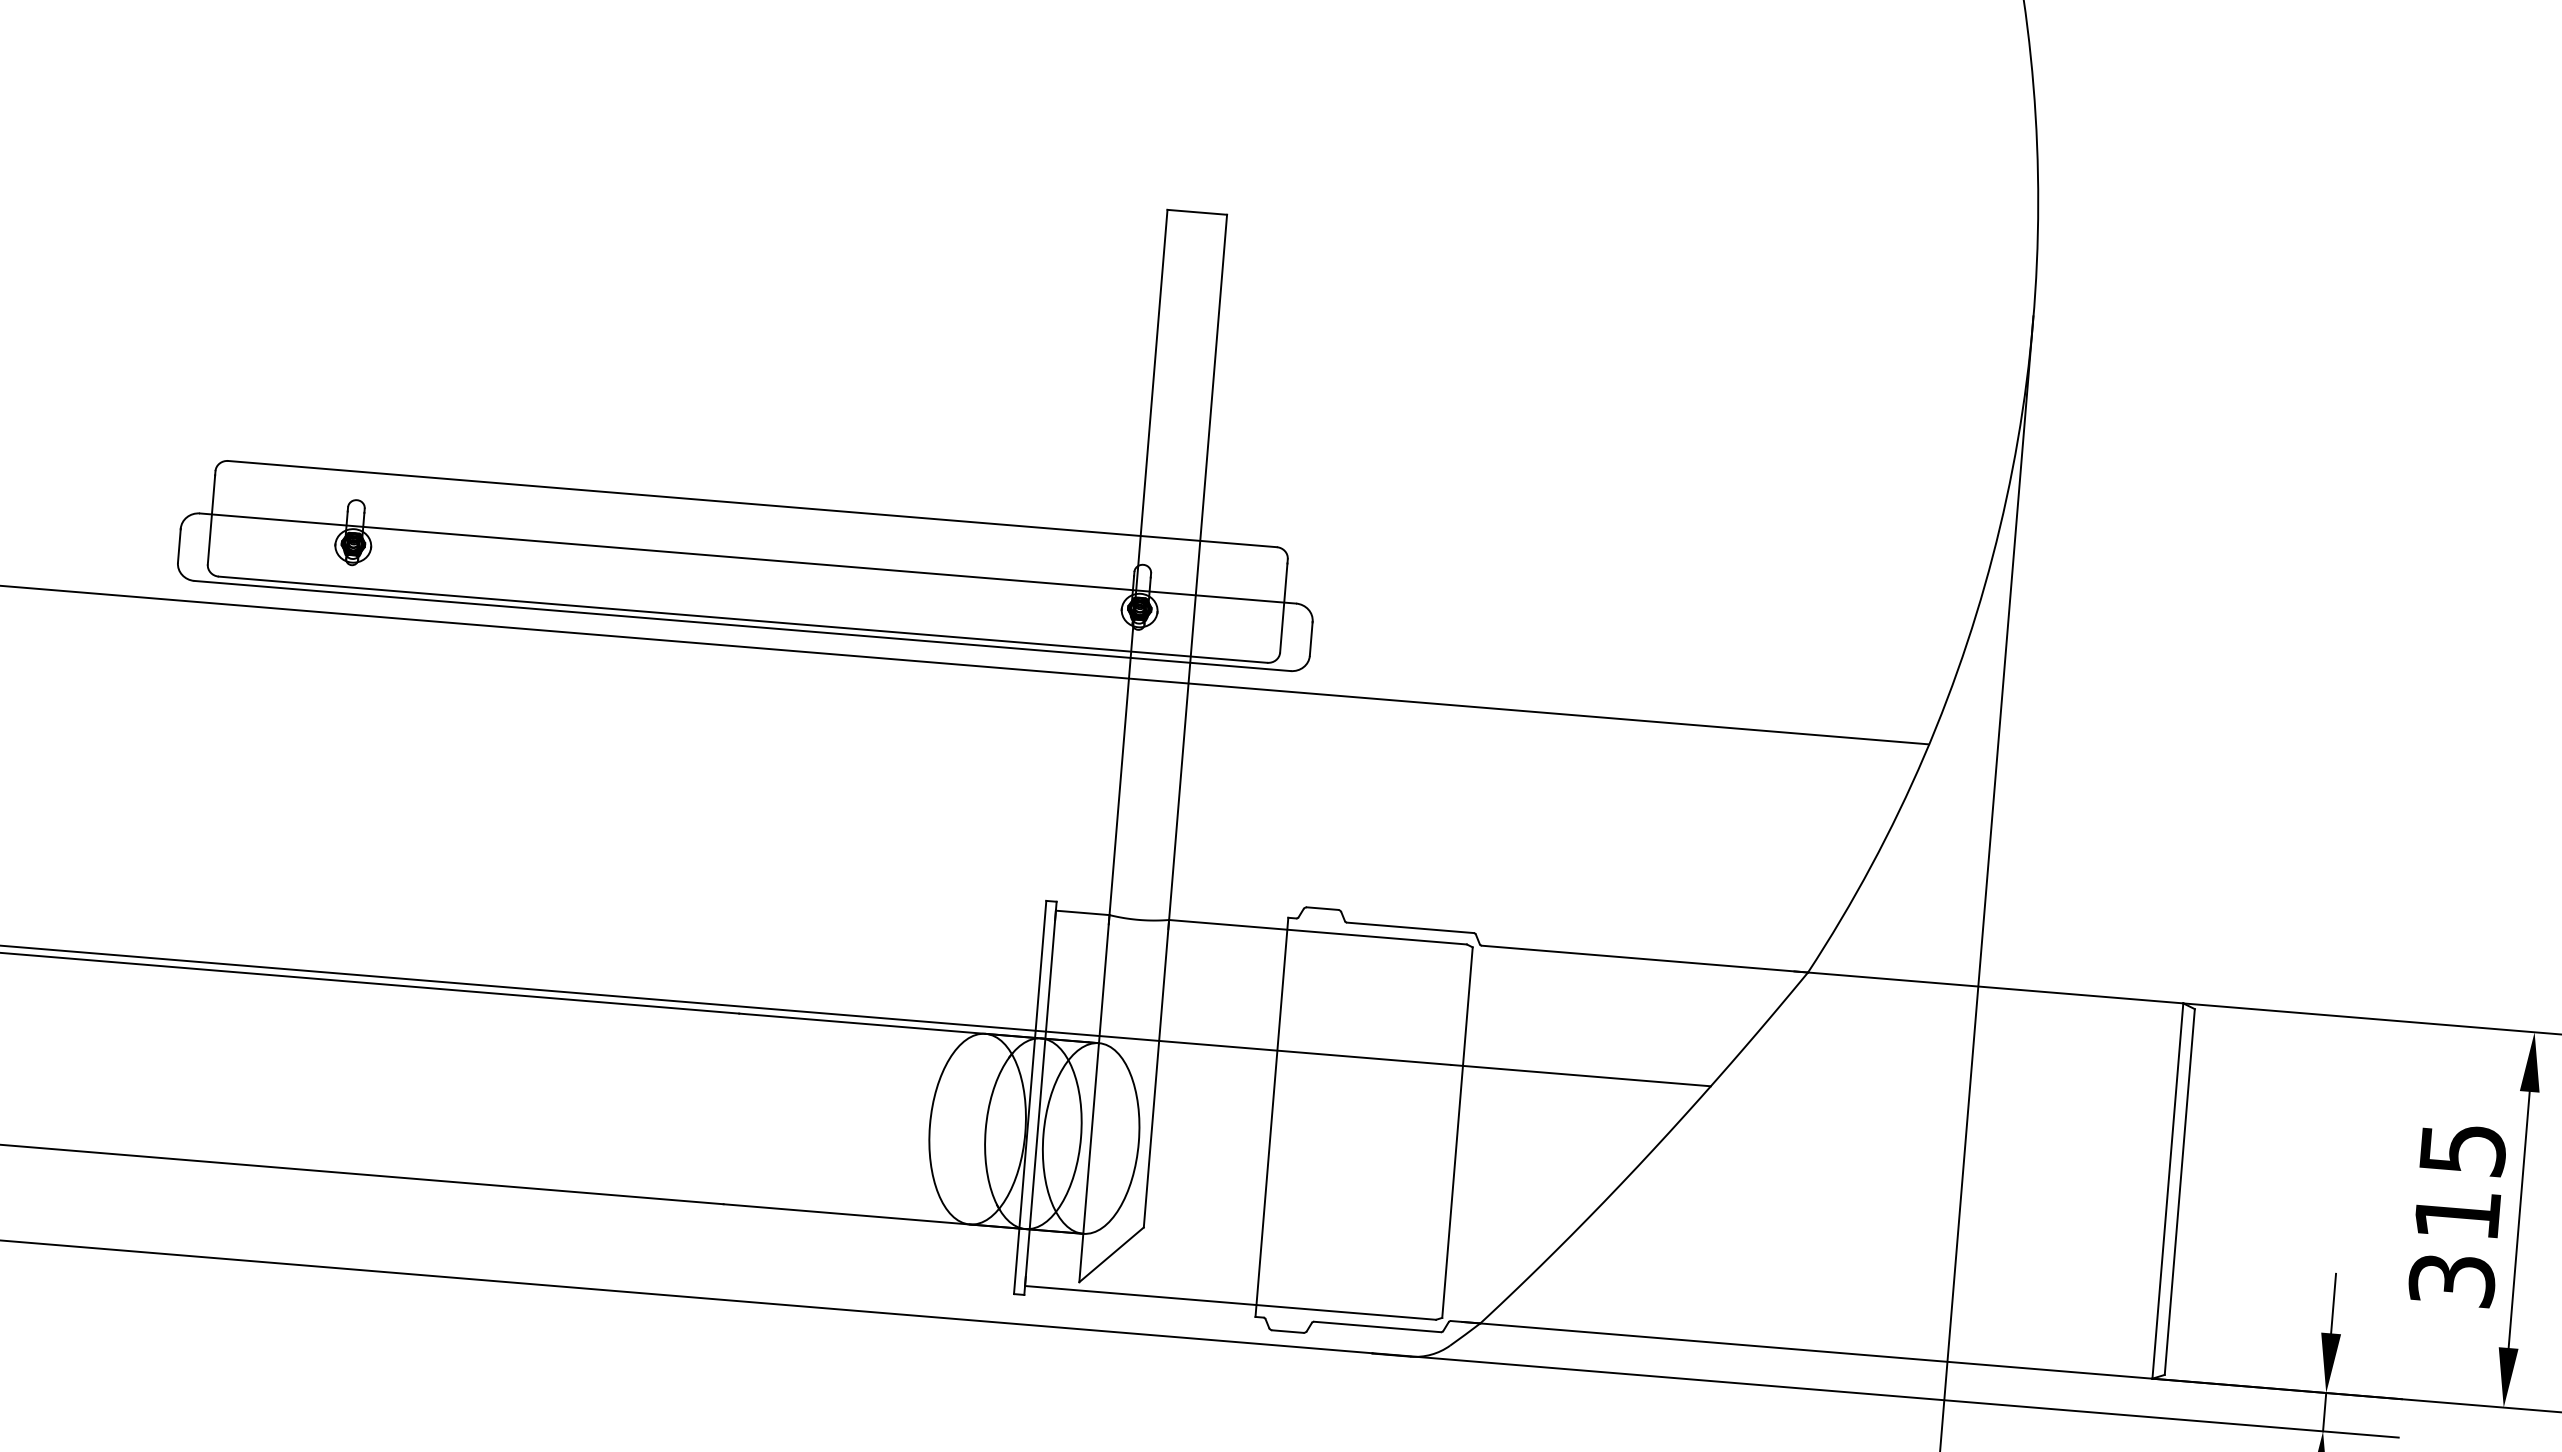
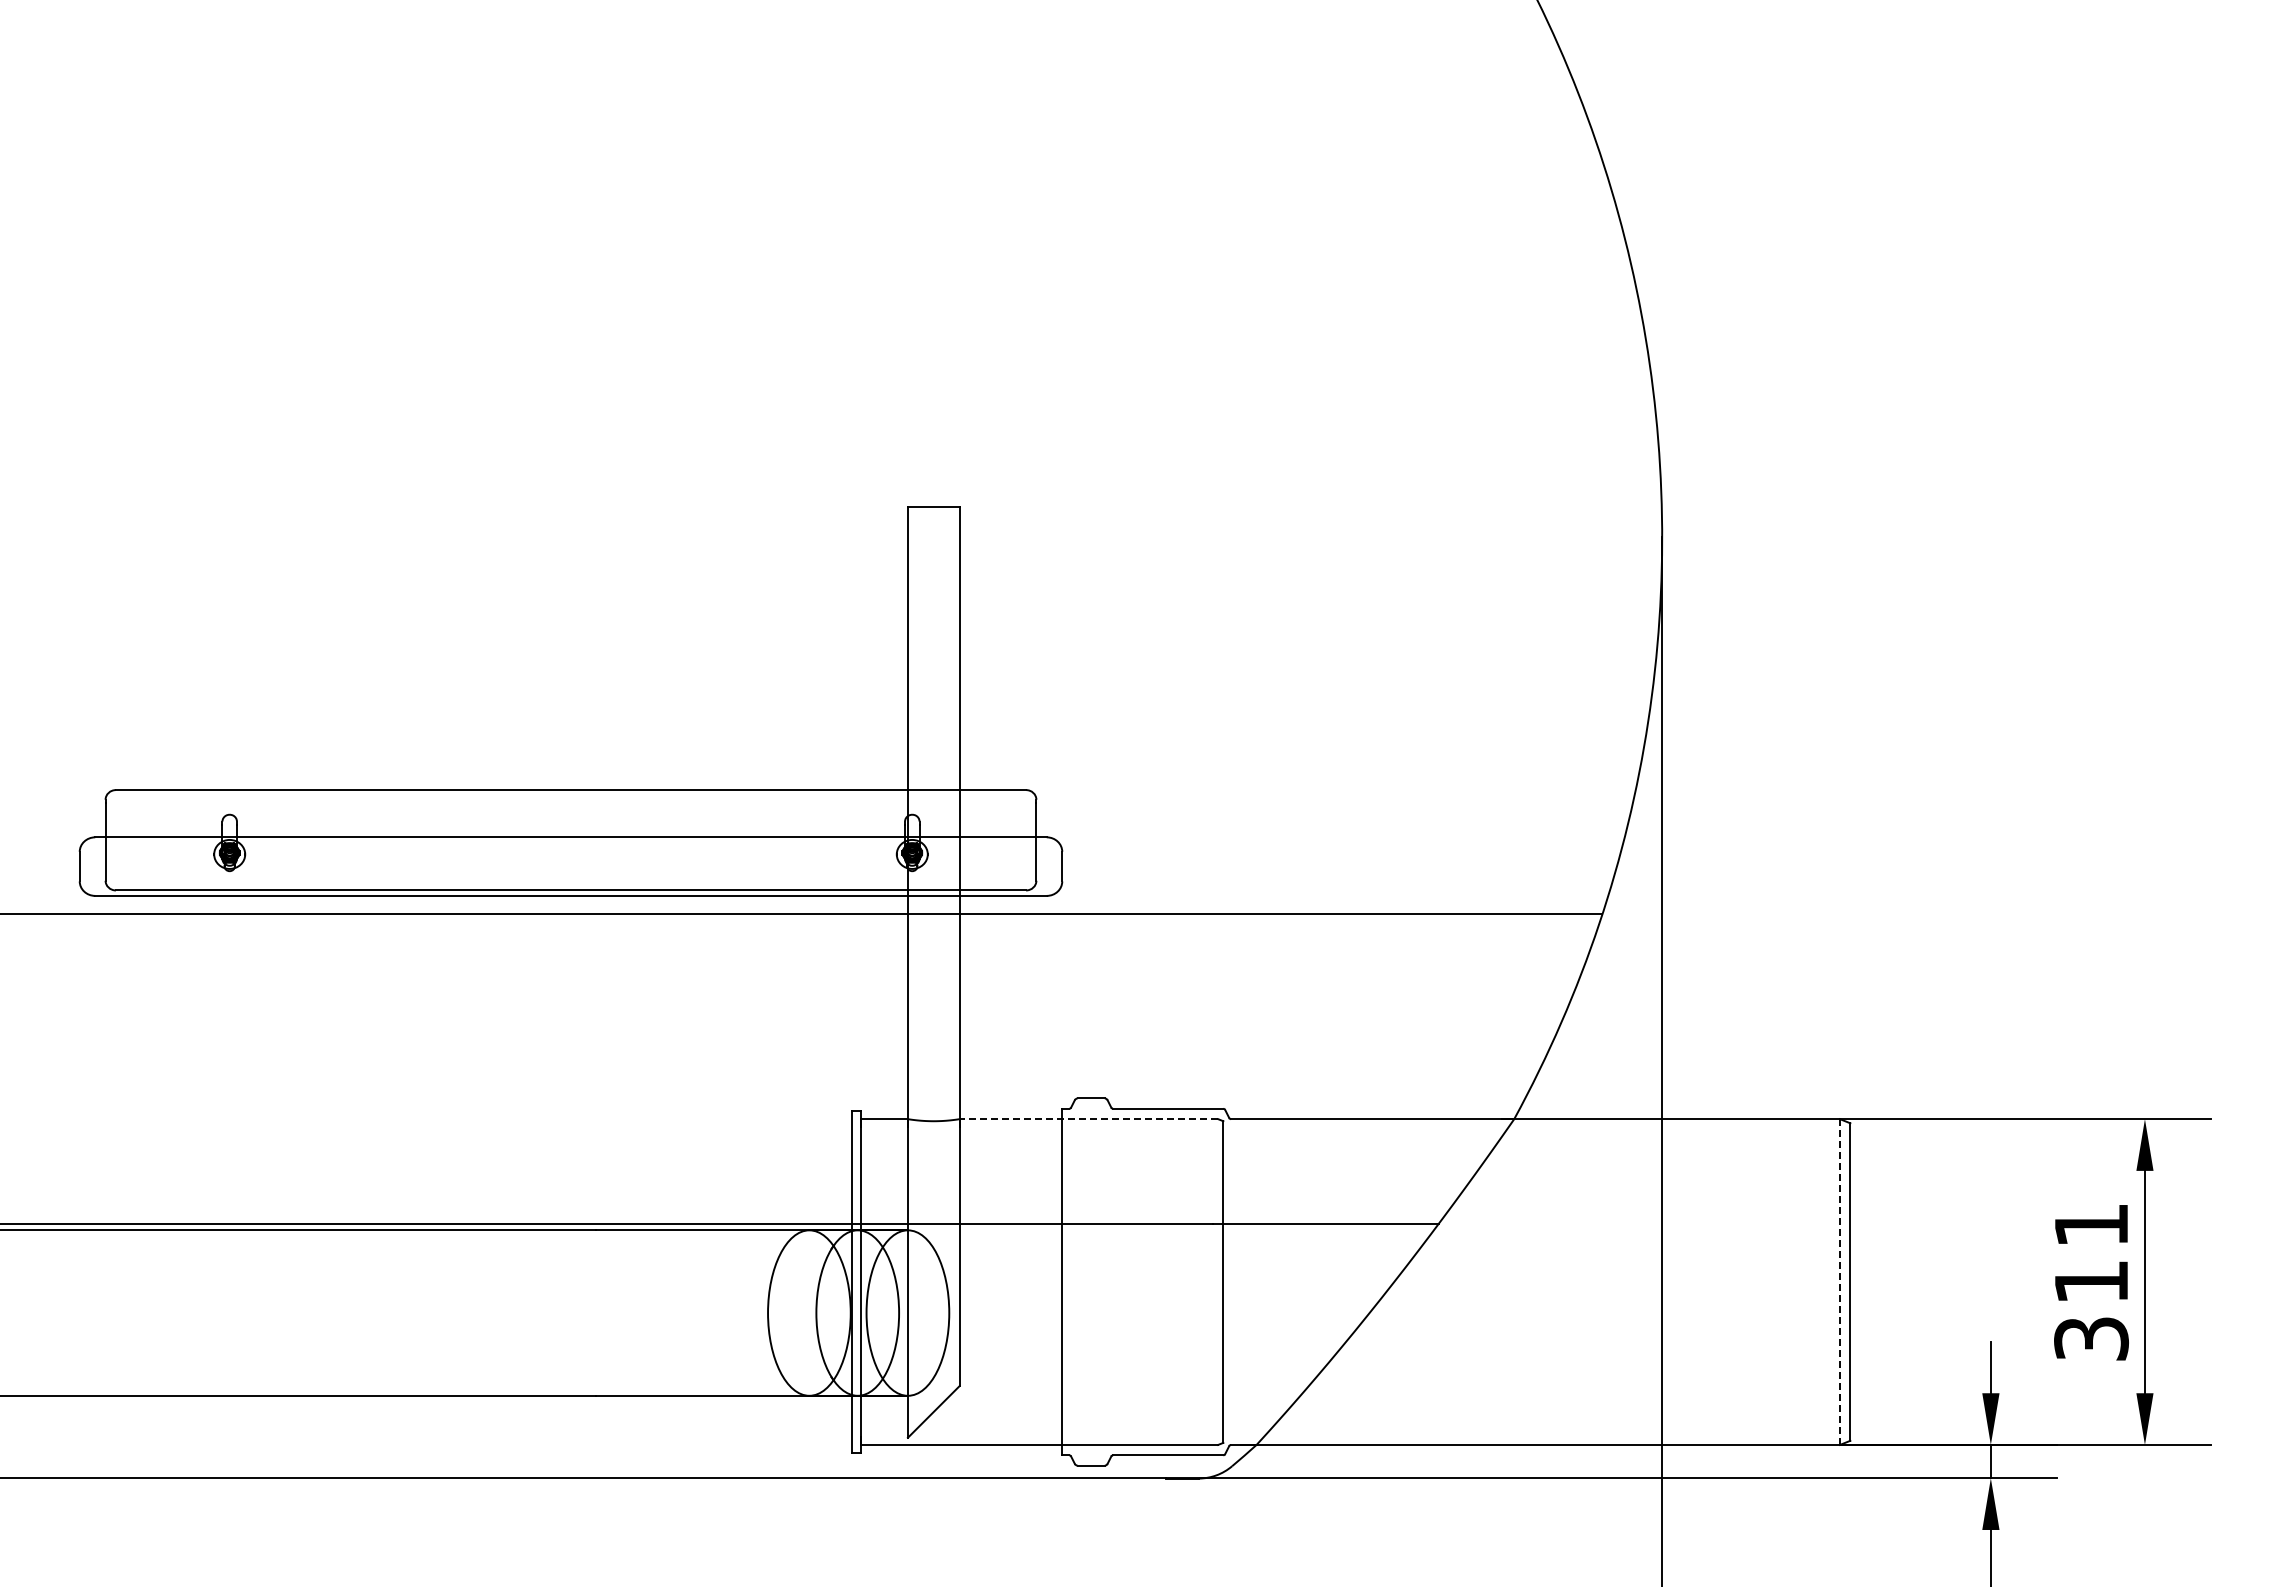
line: (1317, 932) -> (1088, 1119), solid -> dashed
text: (2462, 1149) -> (2091, 1225), 315 -> 311
line: (2168, 1191) -> (1840, 1282), solid -> dashed

